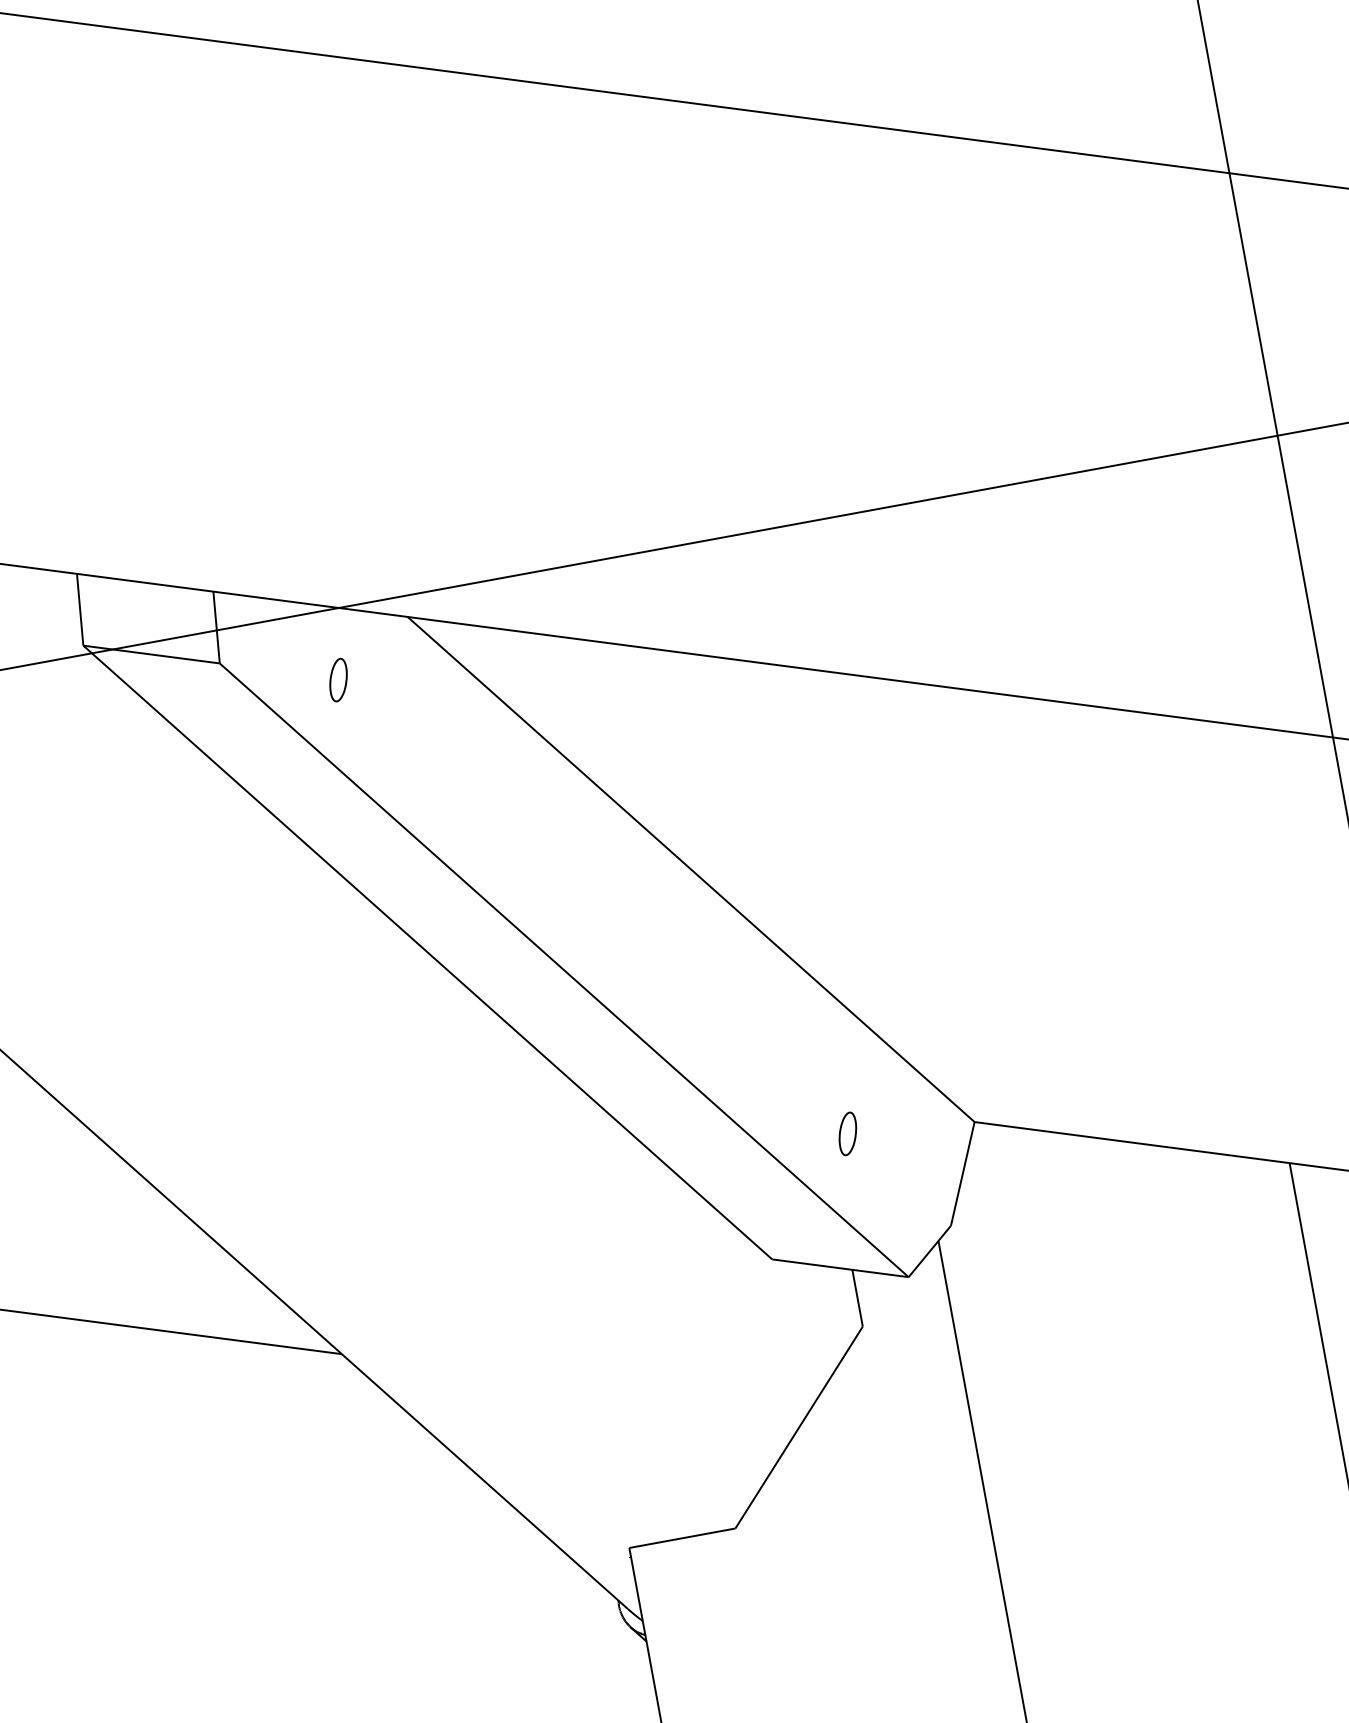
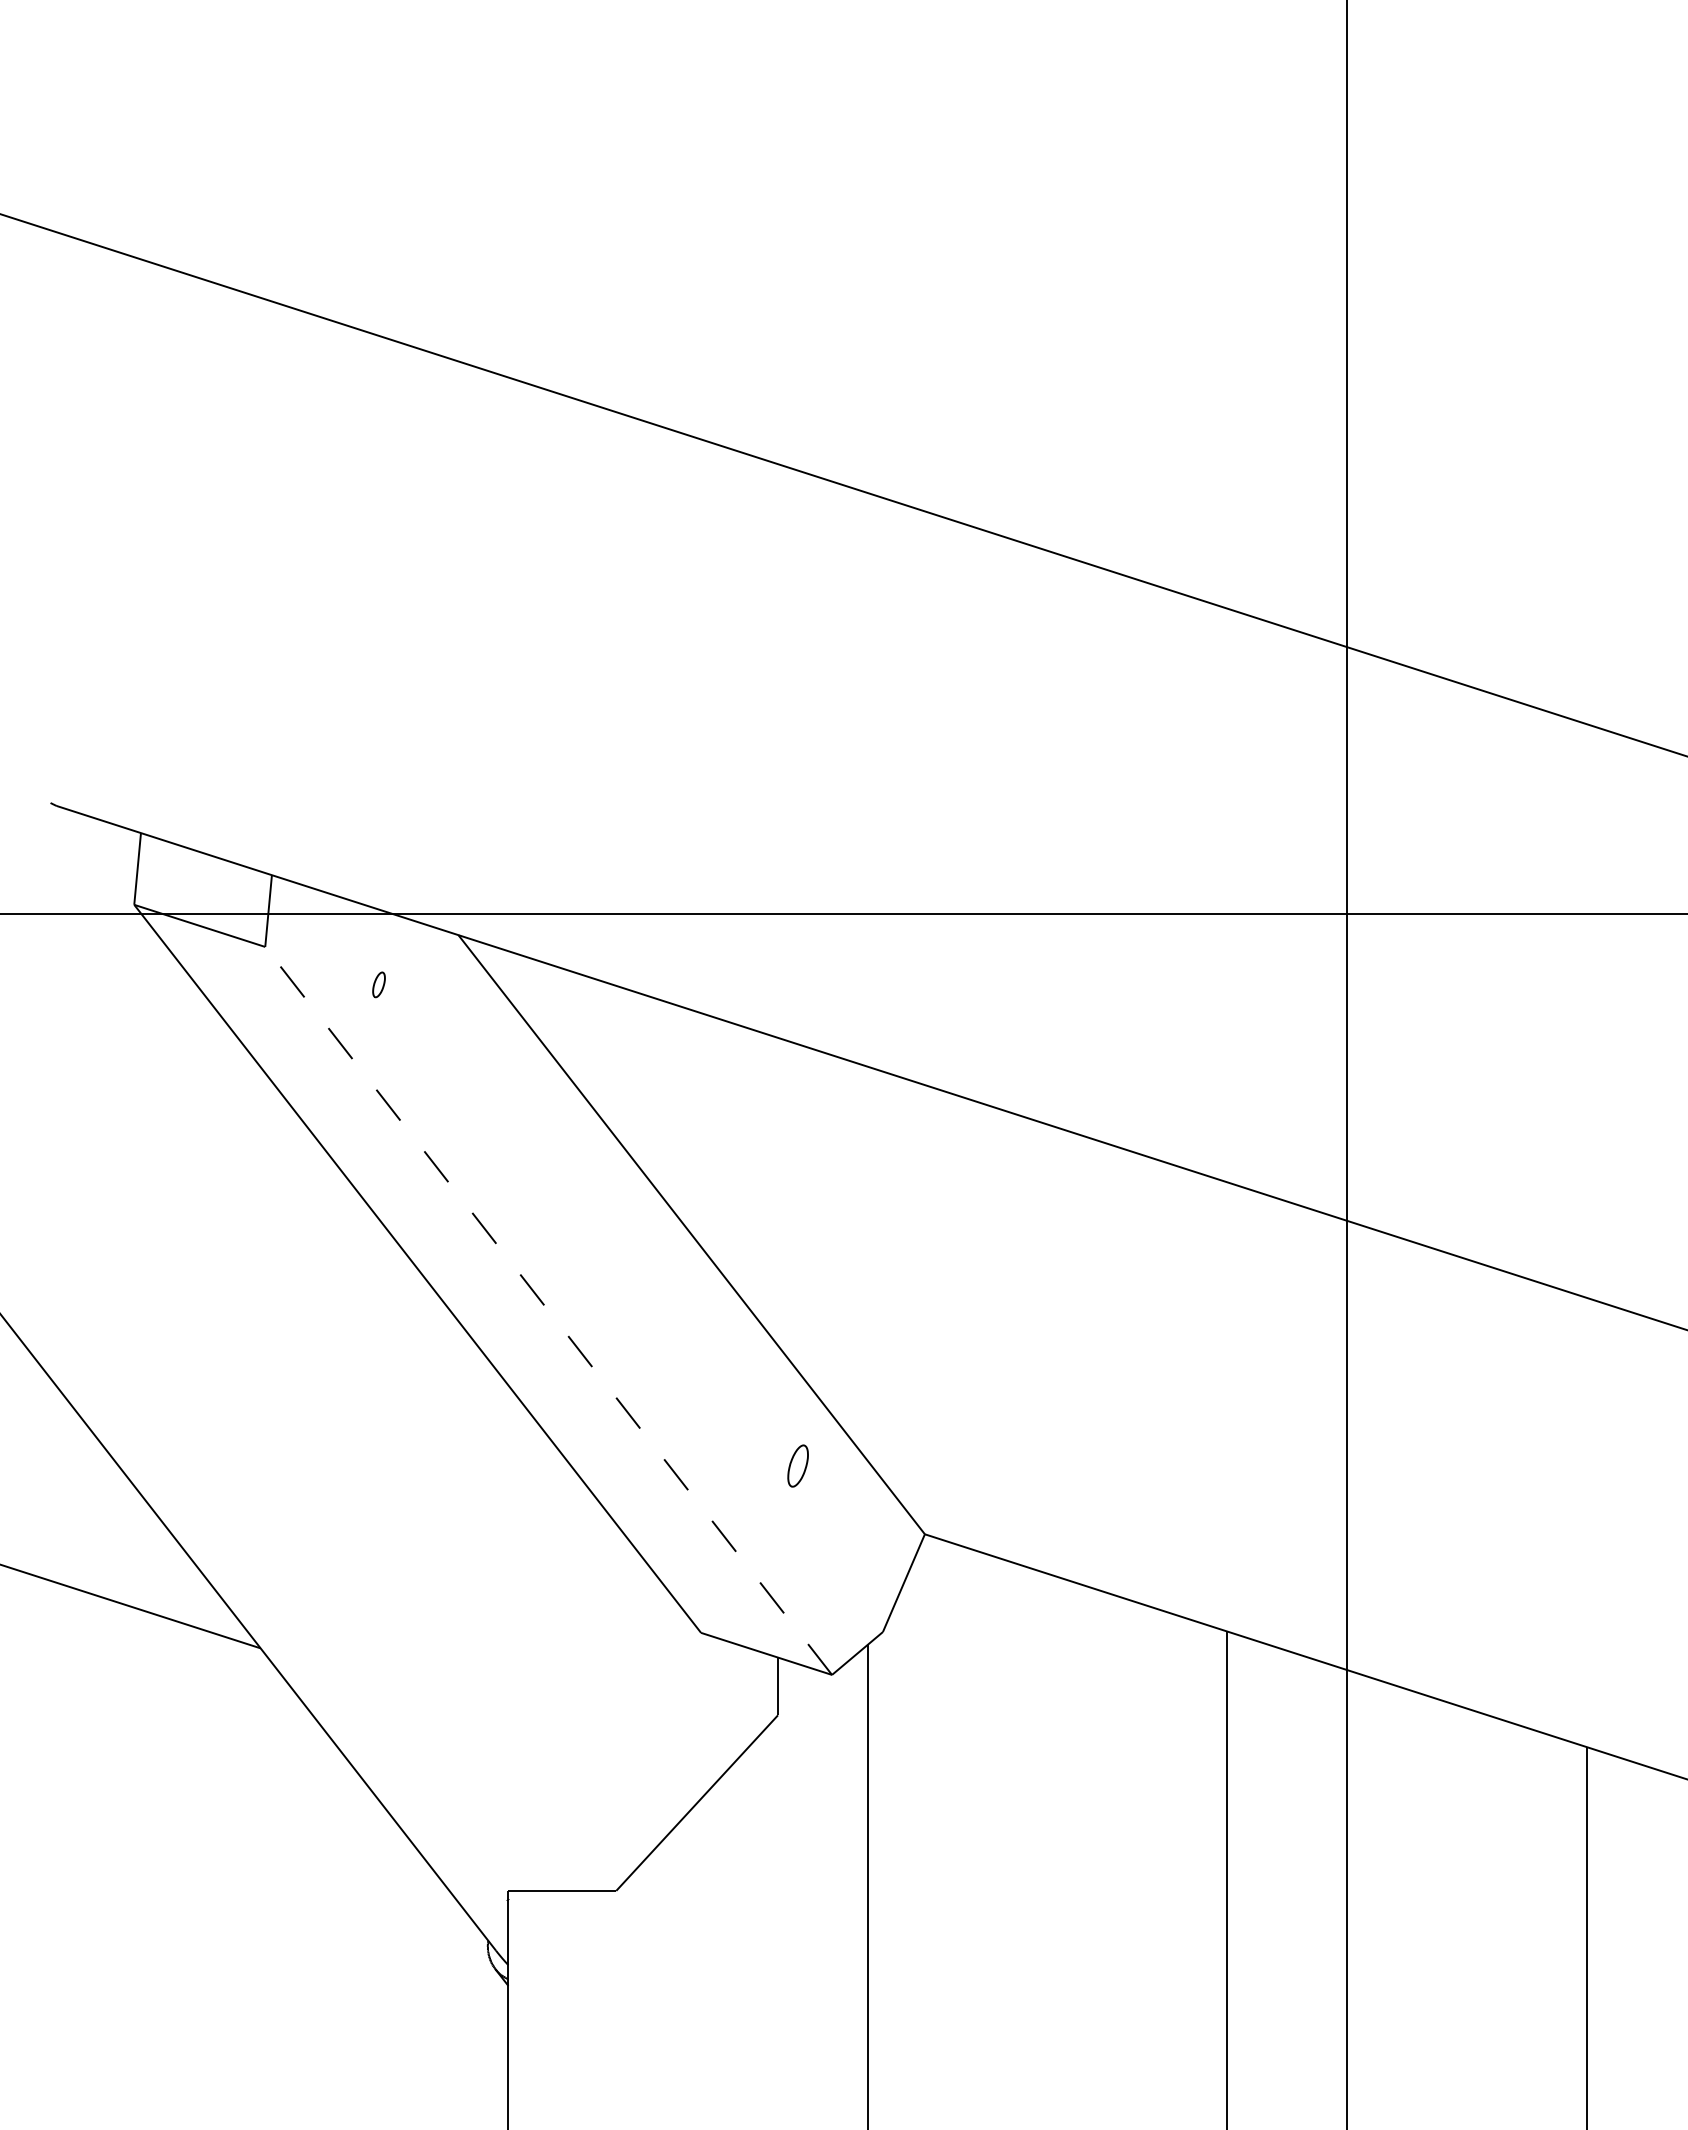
part: (337, 679) -> (378, 984), size x0.6
line: (563, 969) -> (548, 1310), solid -> dashed
part: (847, 1133) -> (797, 1465), moved

